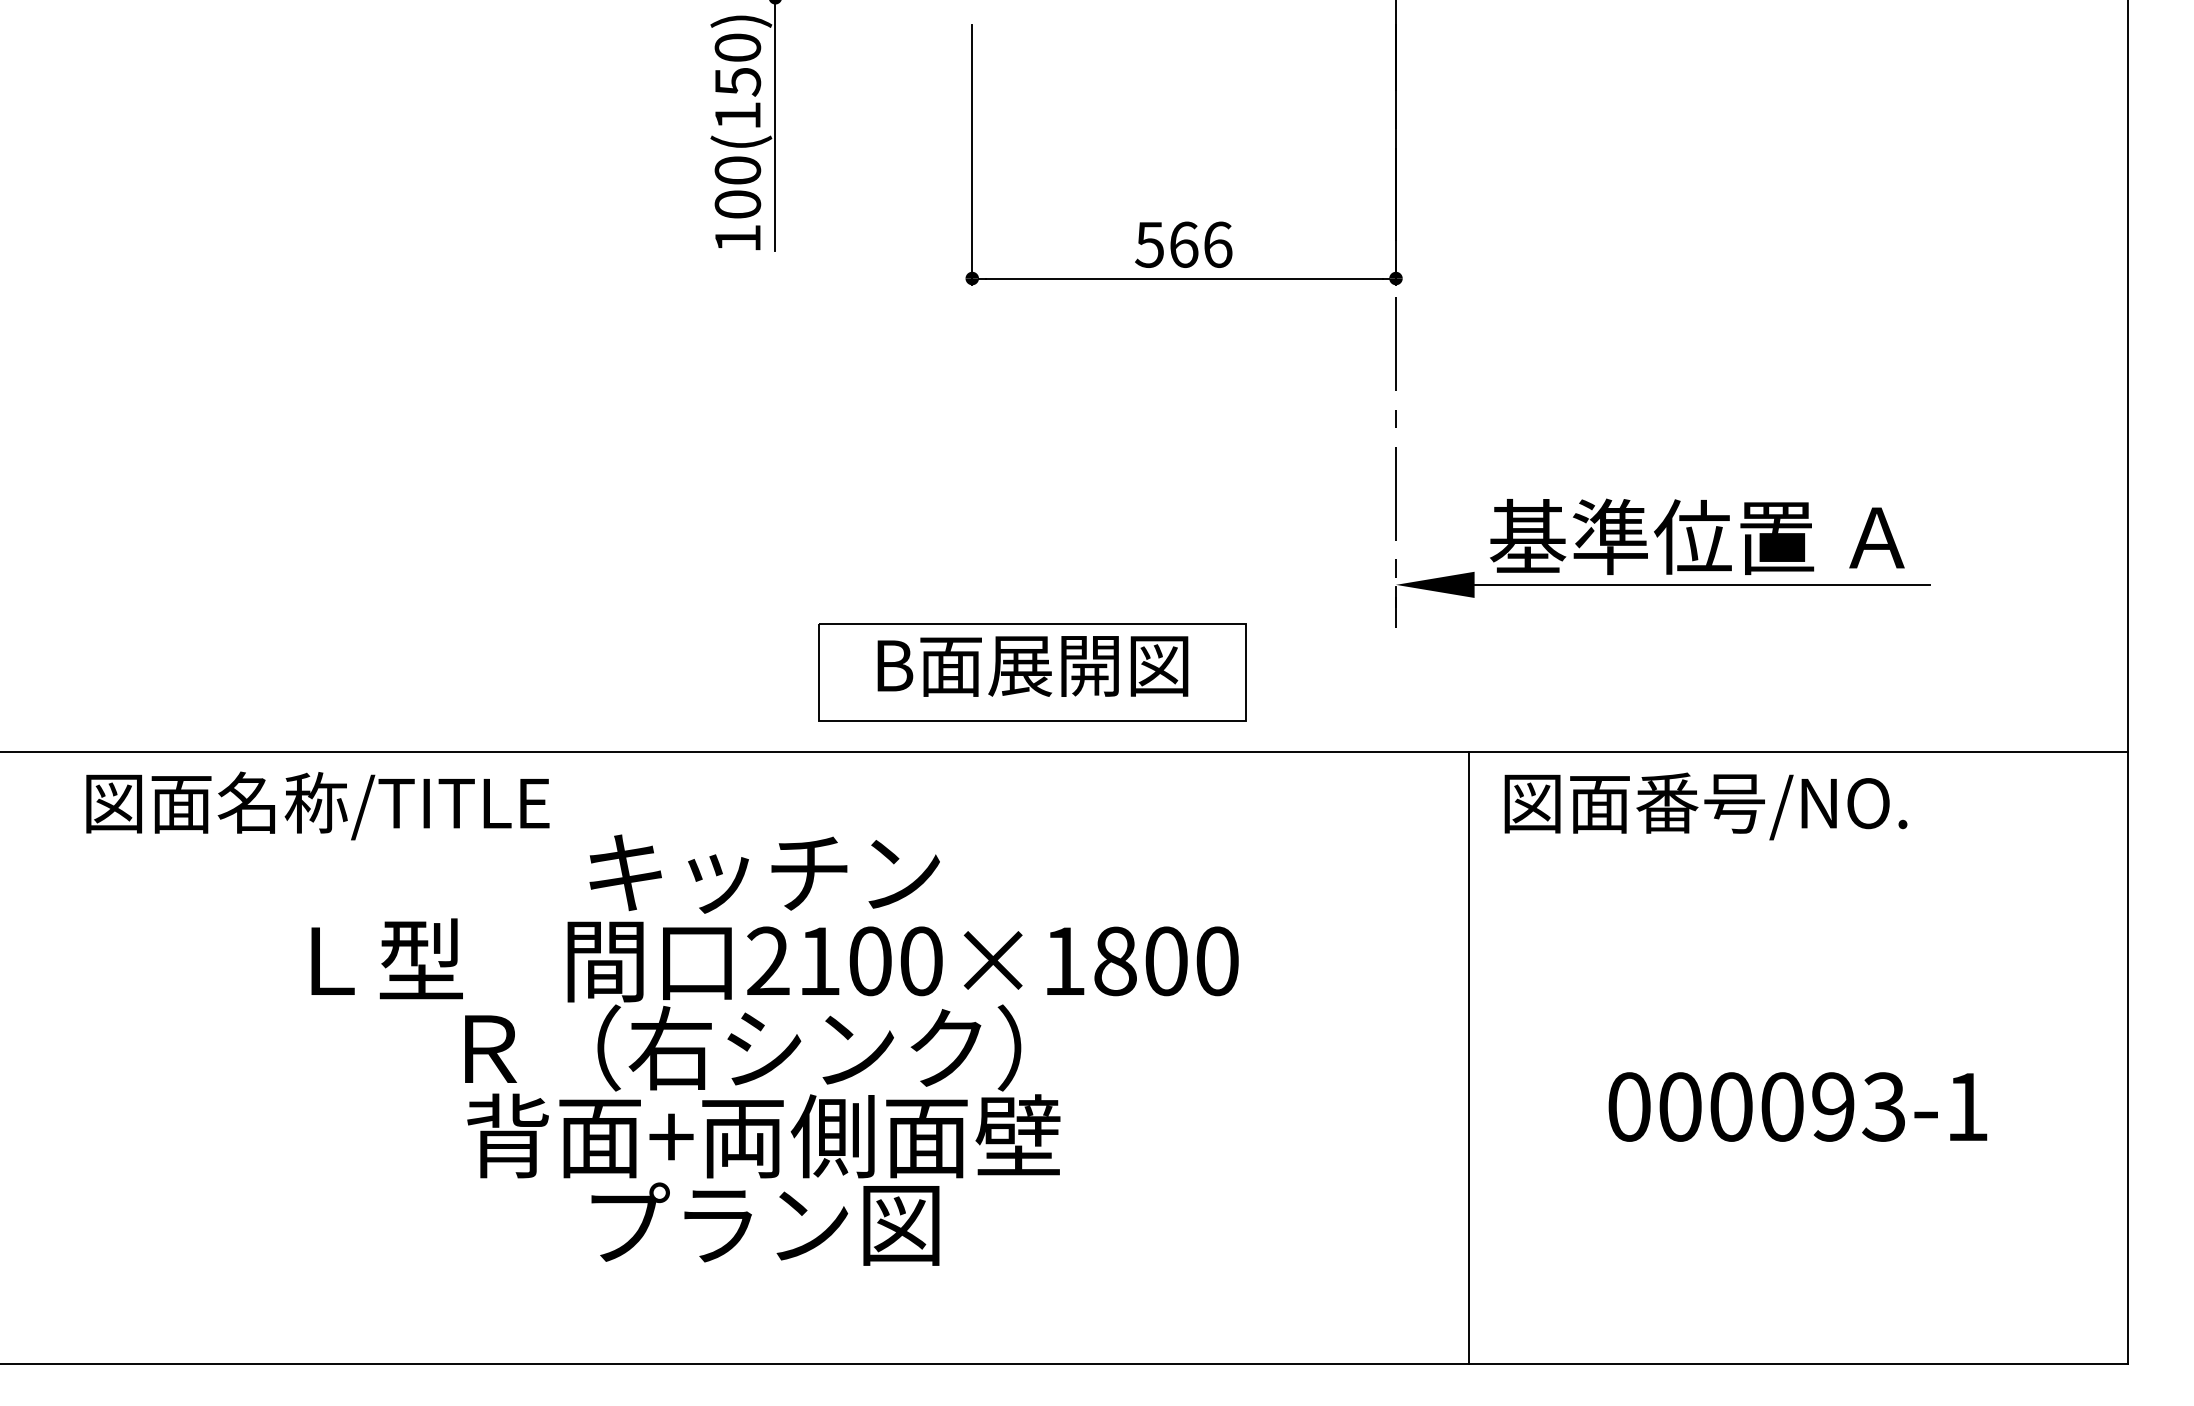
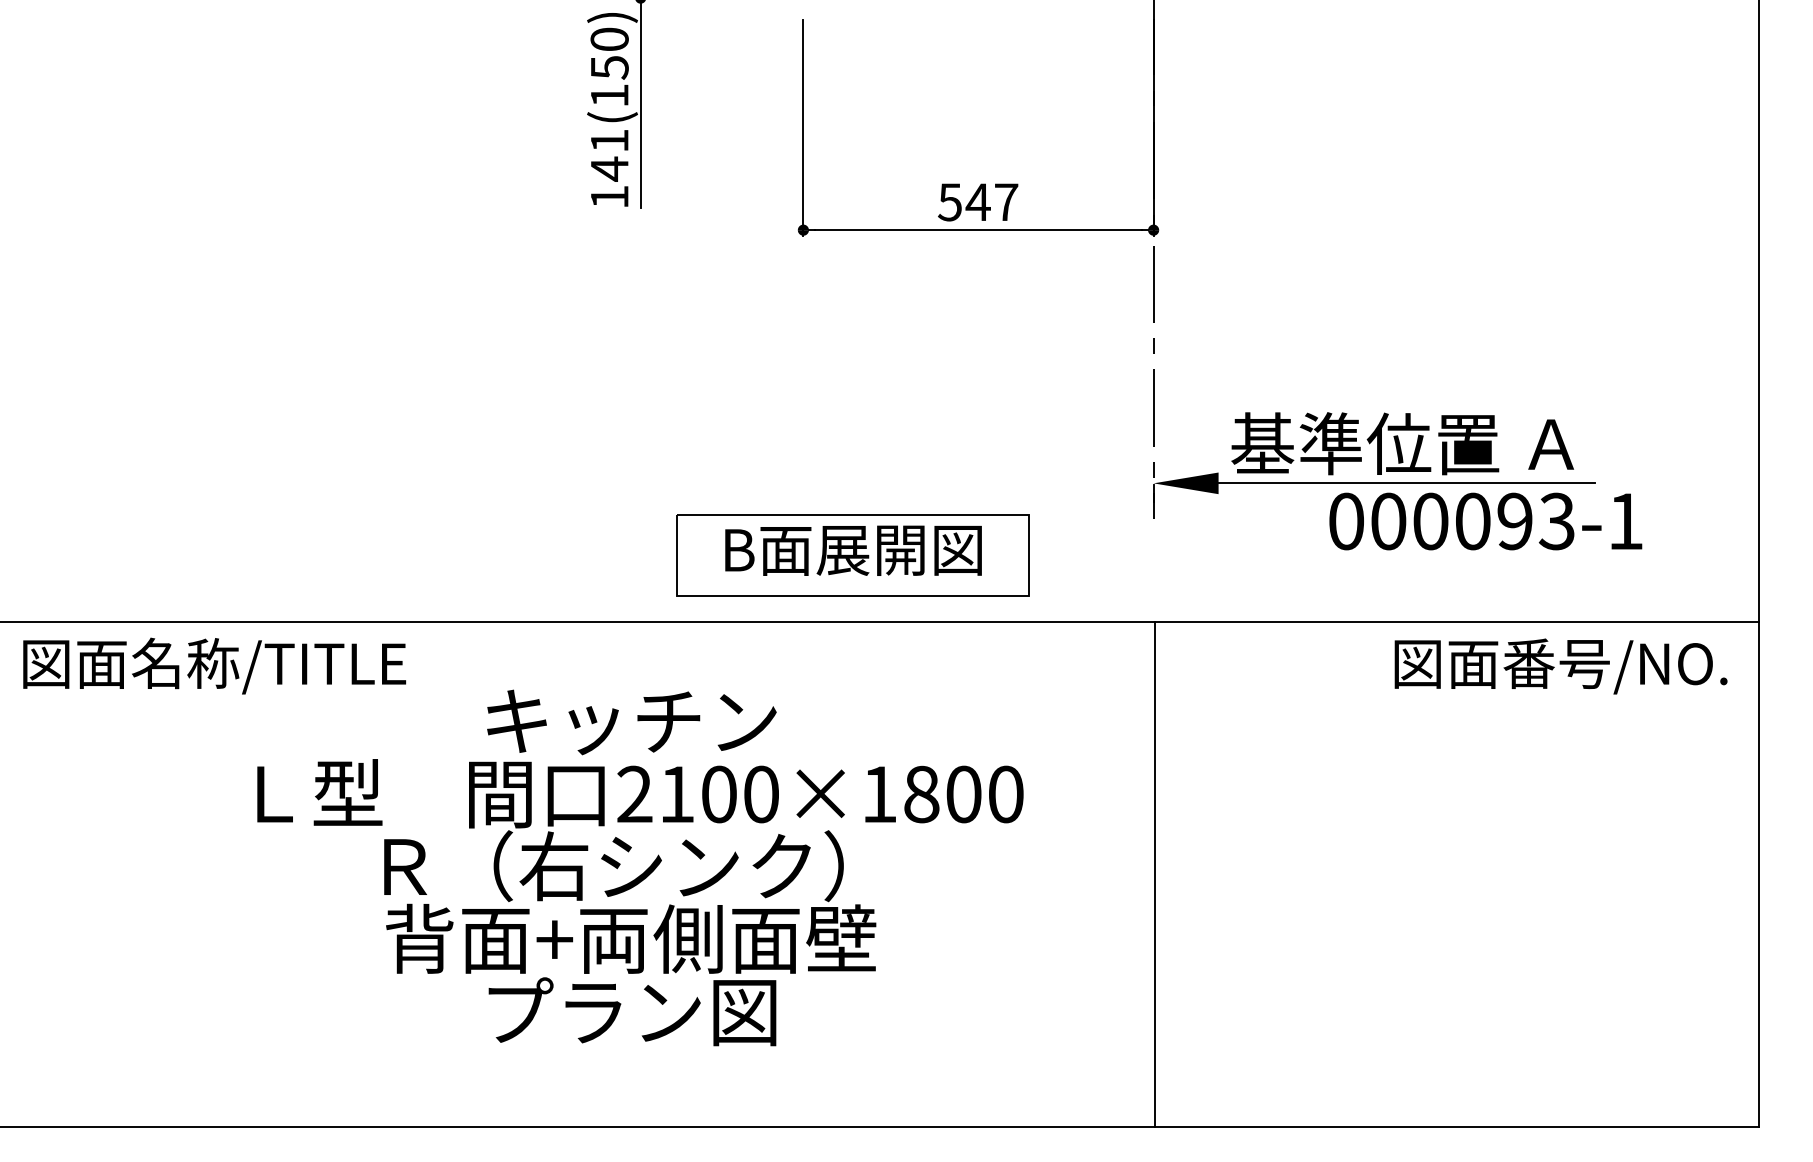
text: (737, 188) -> (609, 155), 100(150) -> 141(150)
text: (1200, 244) -> (992, 202), 566 -> 547
text: (317, 805) -> (214, 665), moved
text: (1705, 806) -> (1560, 666), moved
line: (1469, 1057) -> (1154, 873), moved
text: (1797, 1106) -> (1485, 521), moved

